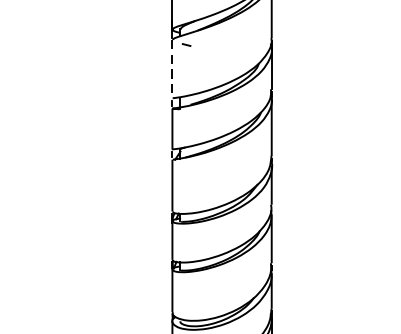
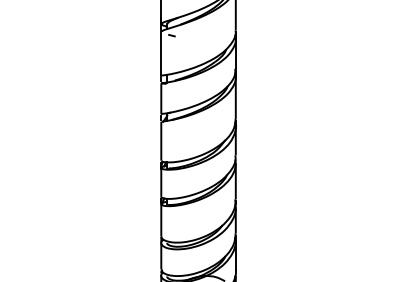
line: (172, 68) -> (161, 53), dashed -> solid

